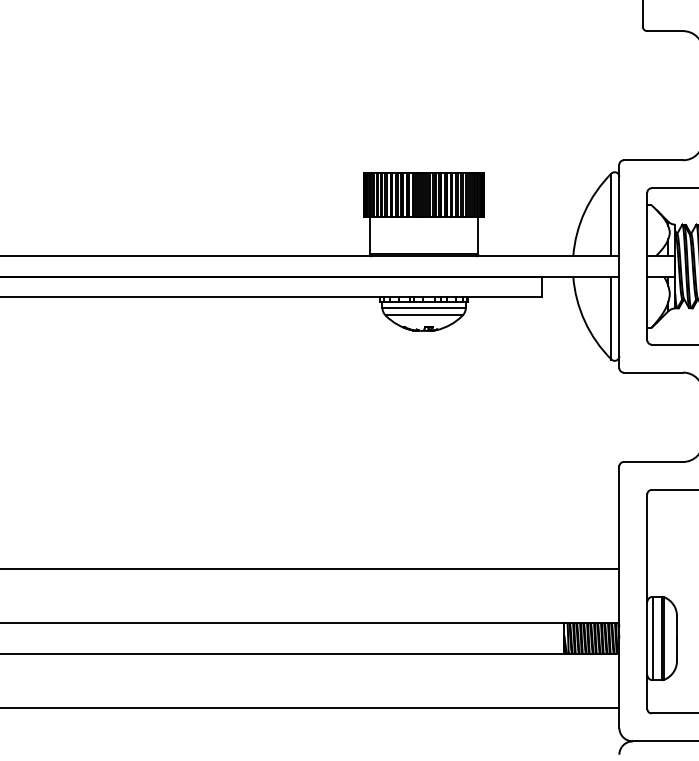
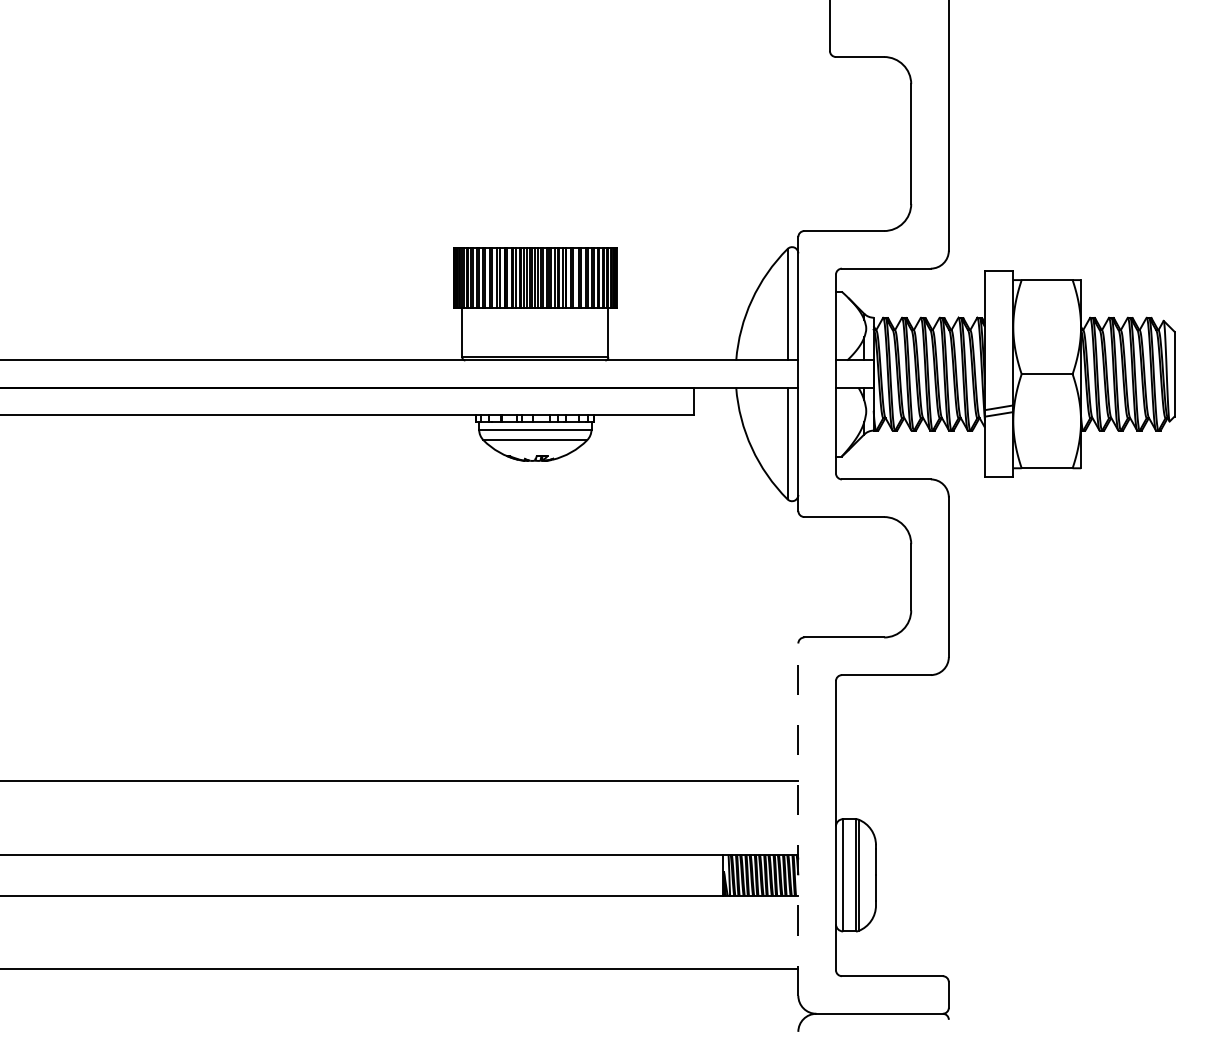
line: (619, 597) -> (798, 819), solid -> dashed

